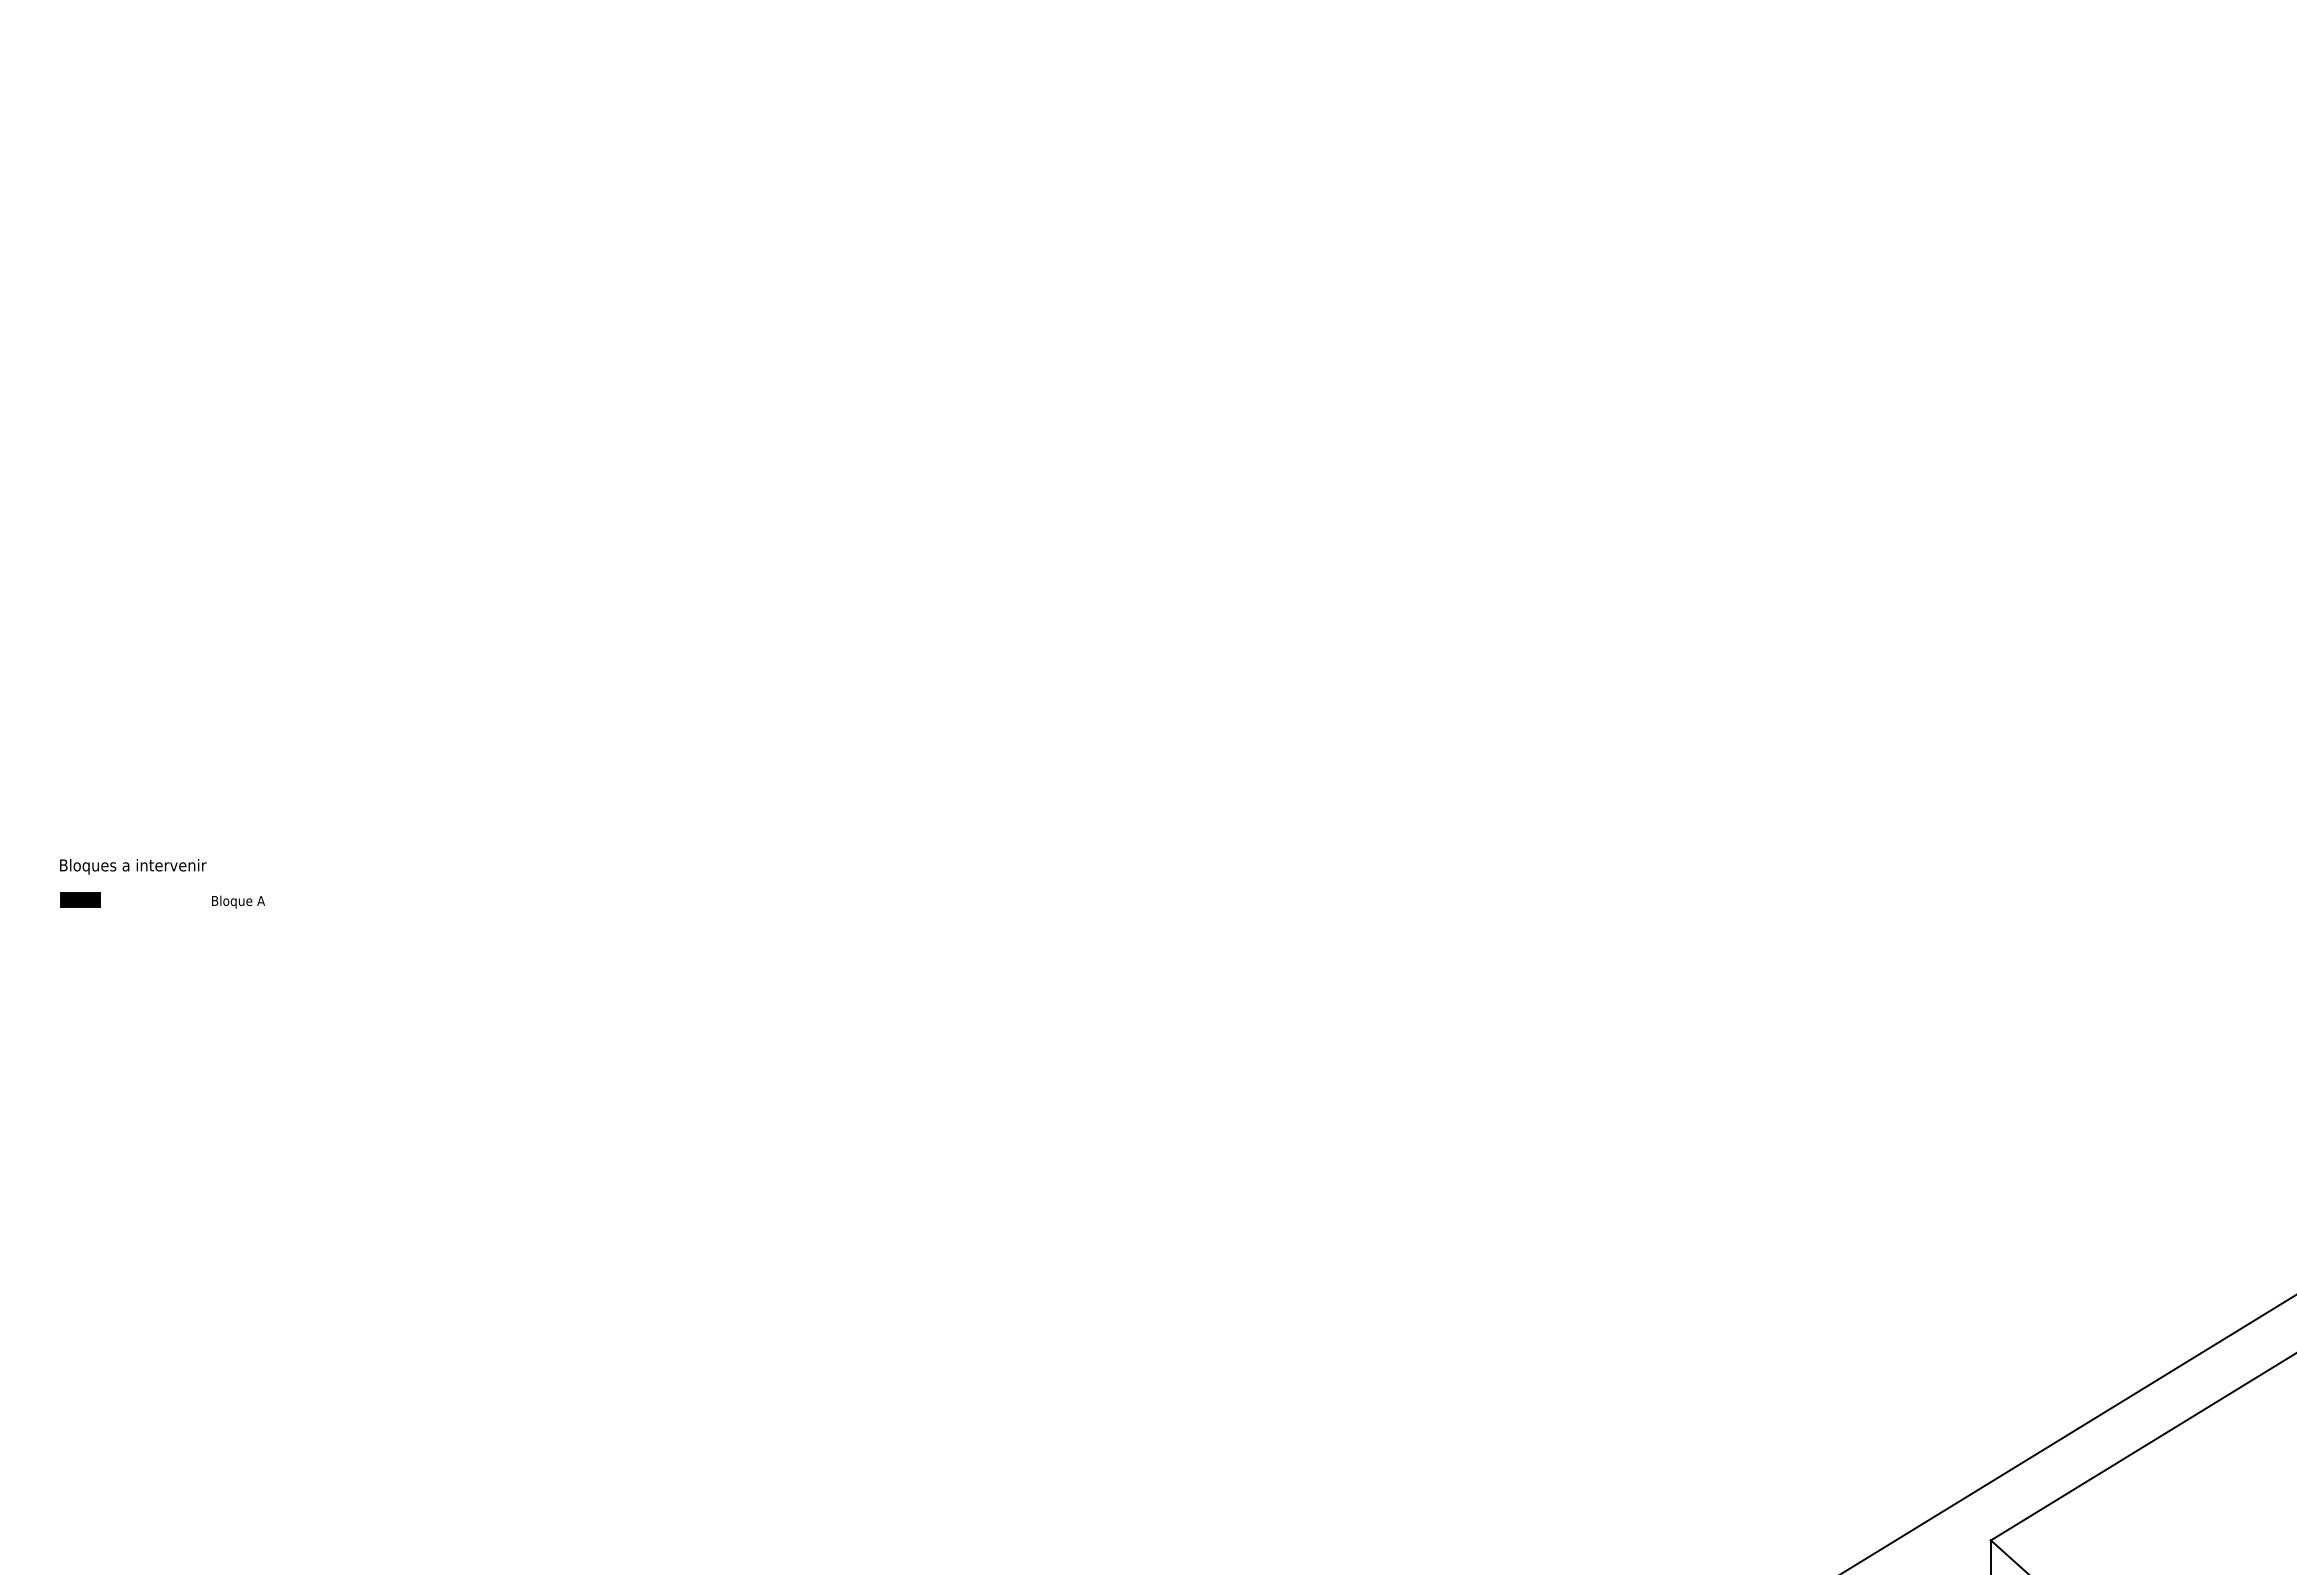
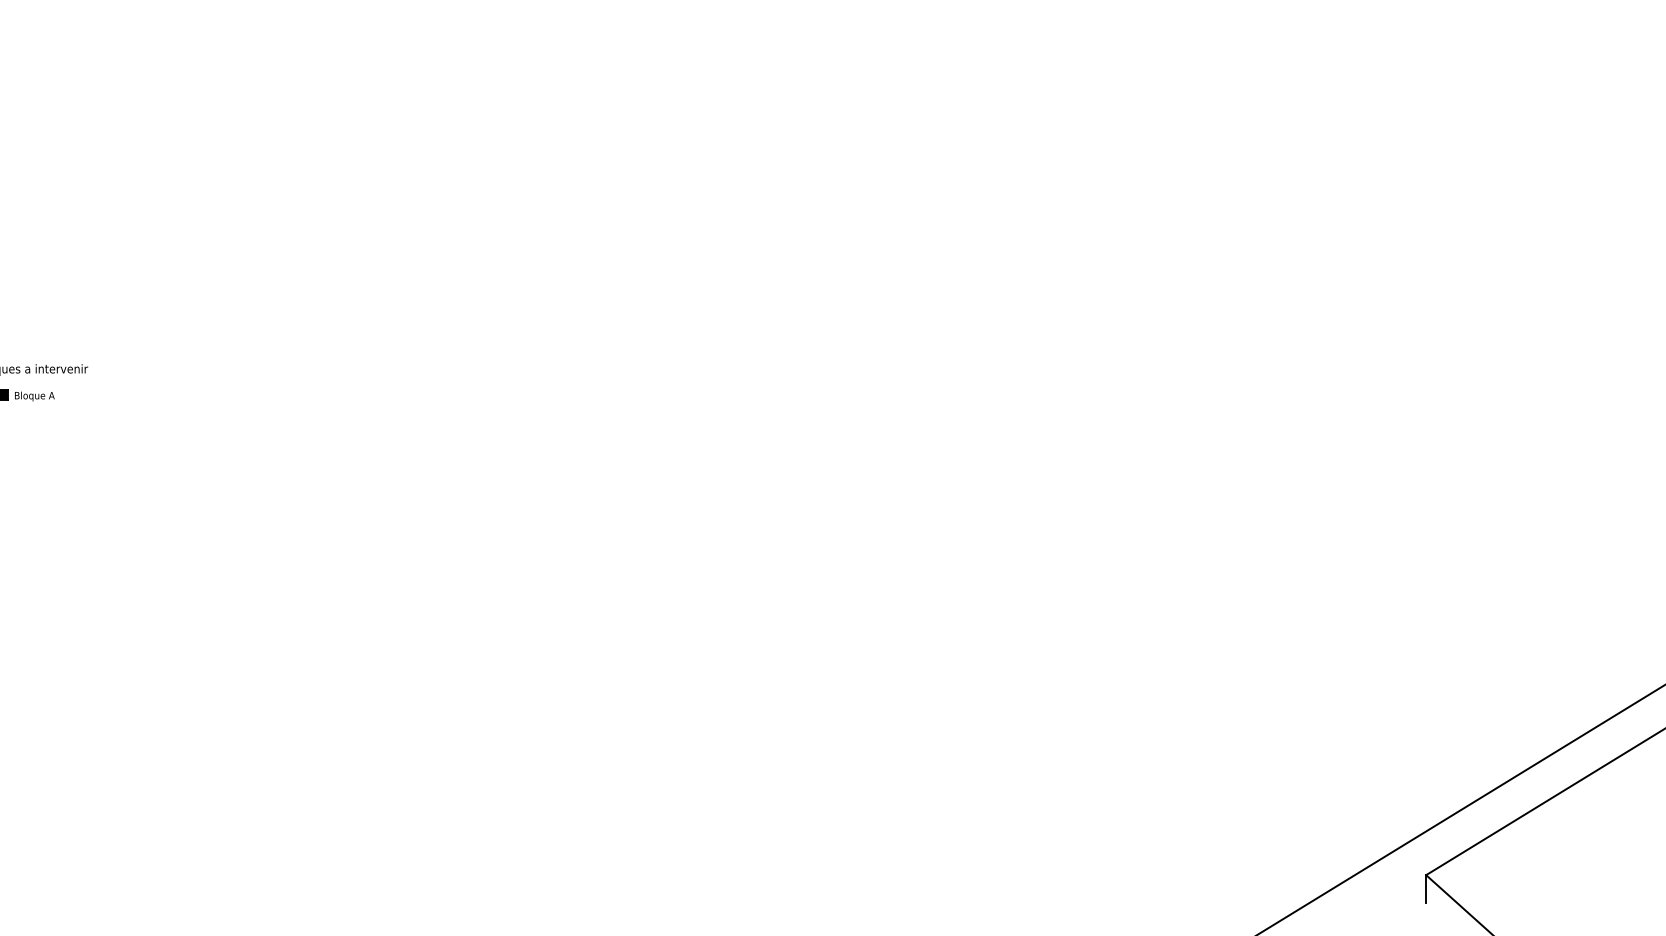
text: (238, 901) -> (34, 396), moved

